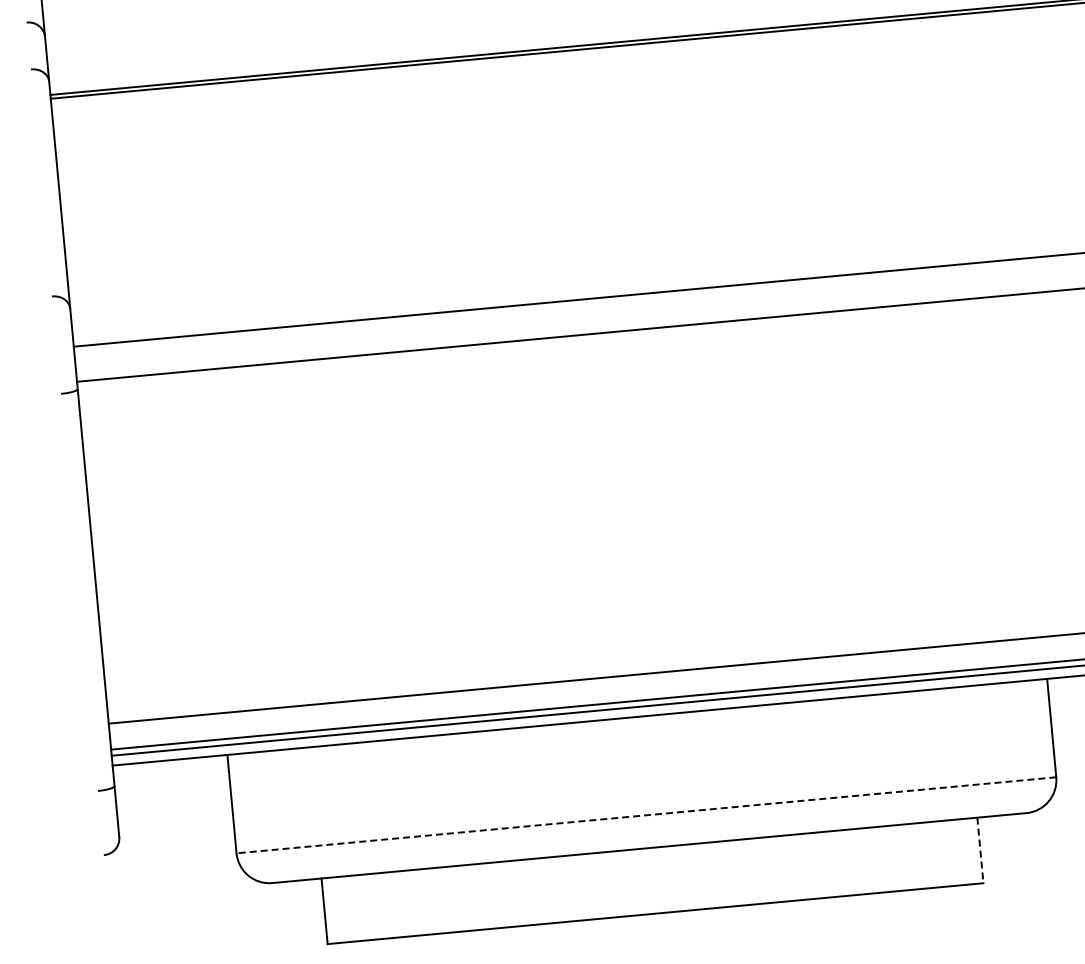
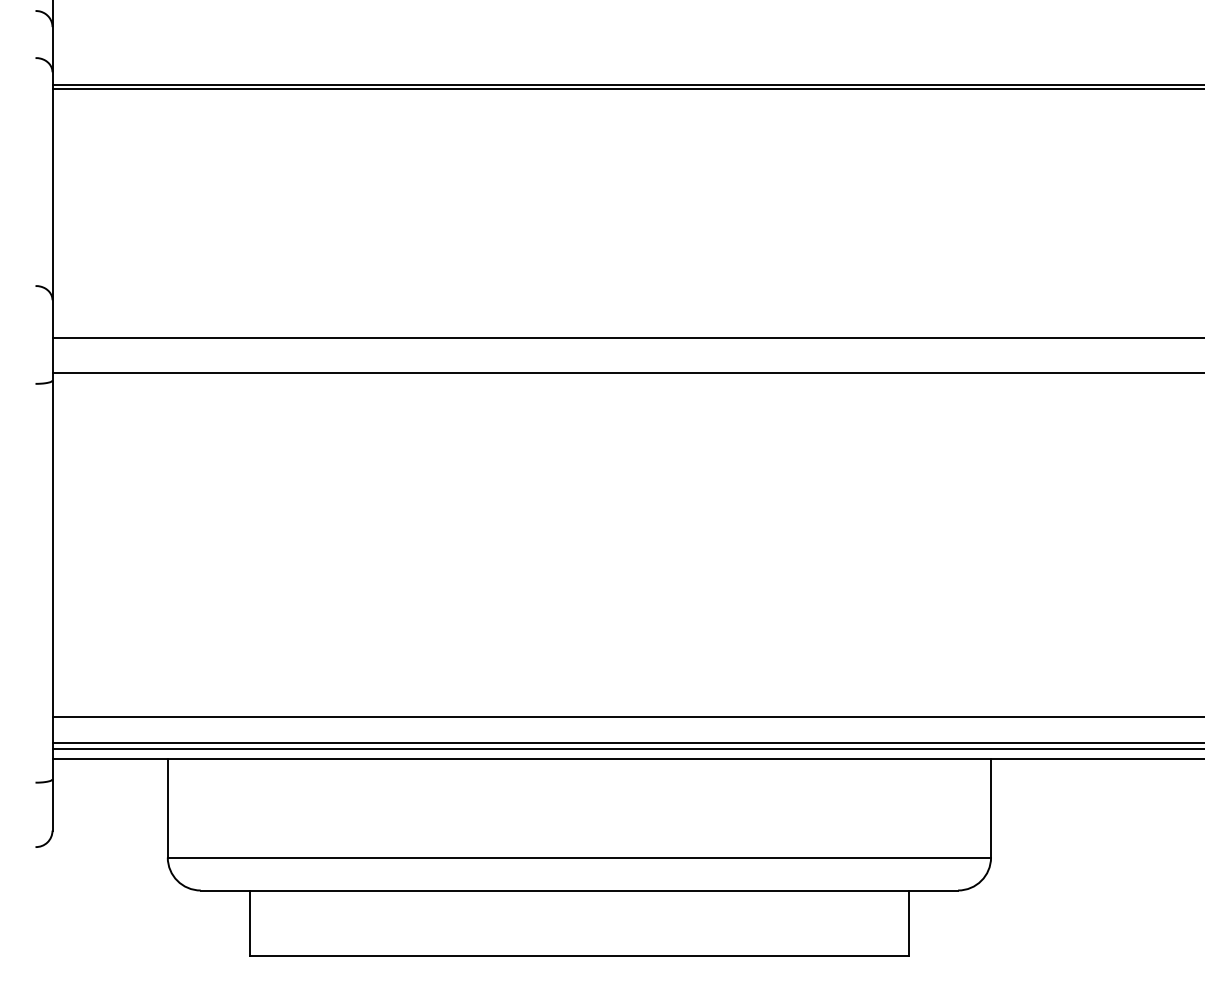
line: (646, 815) -> (579, 857), dashed -> solid
line: (980, 850) -> (908, 923), dashed -> solid

